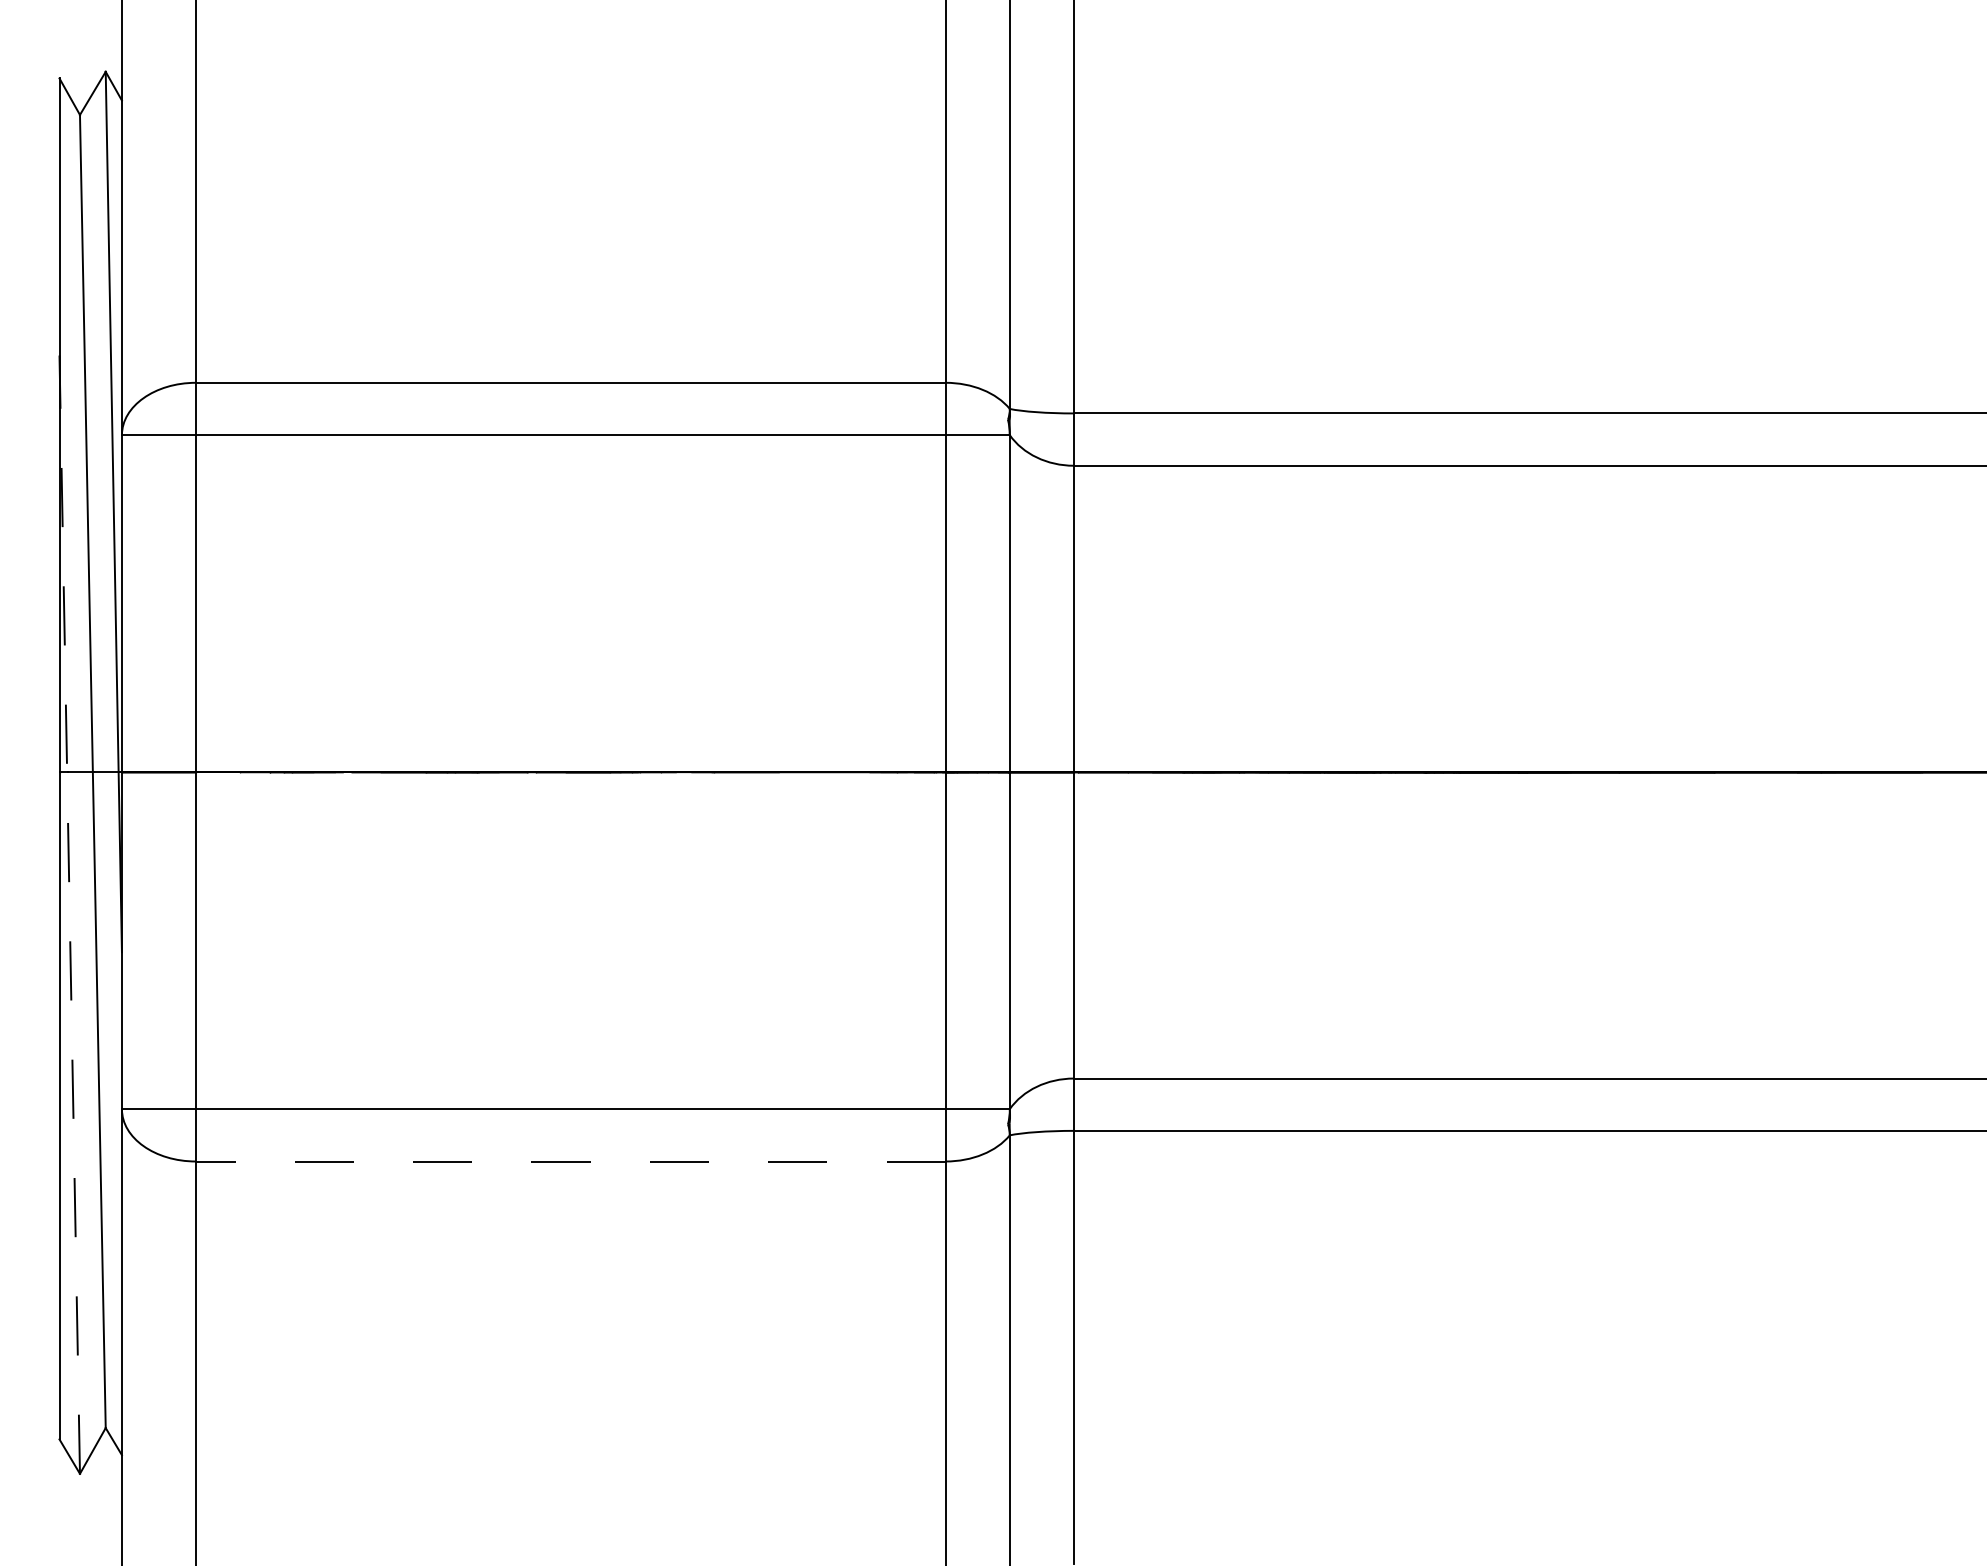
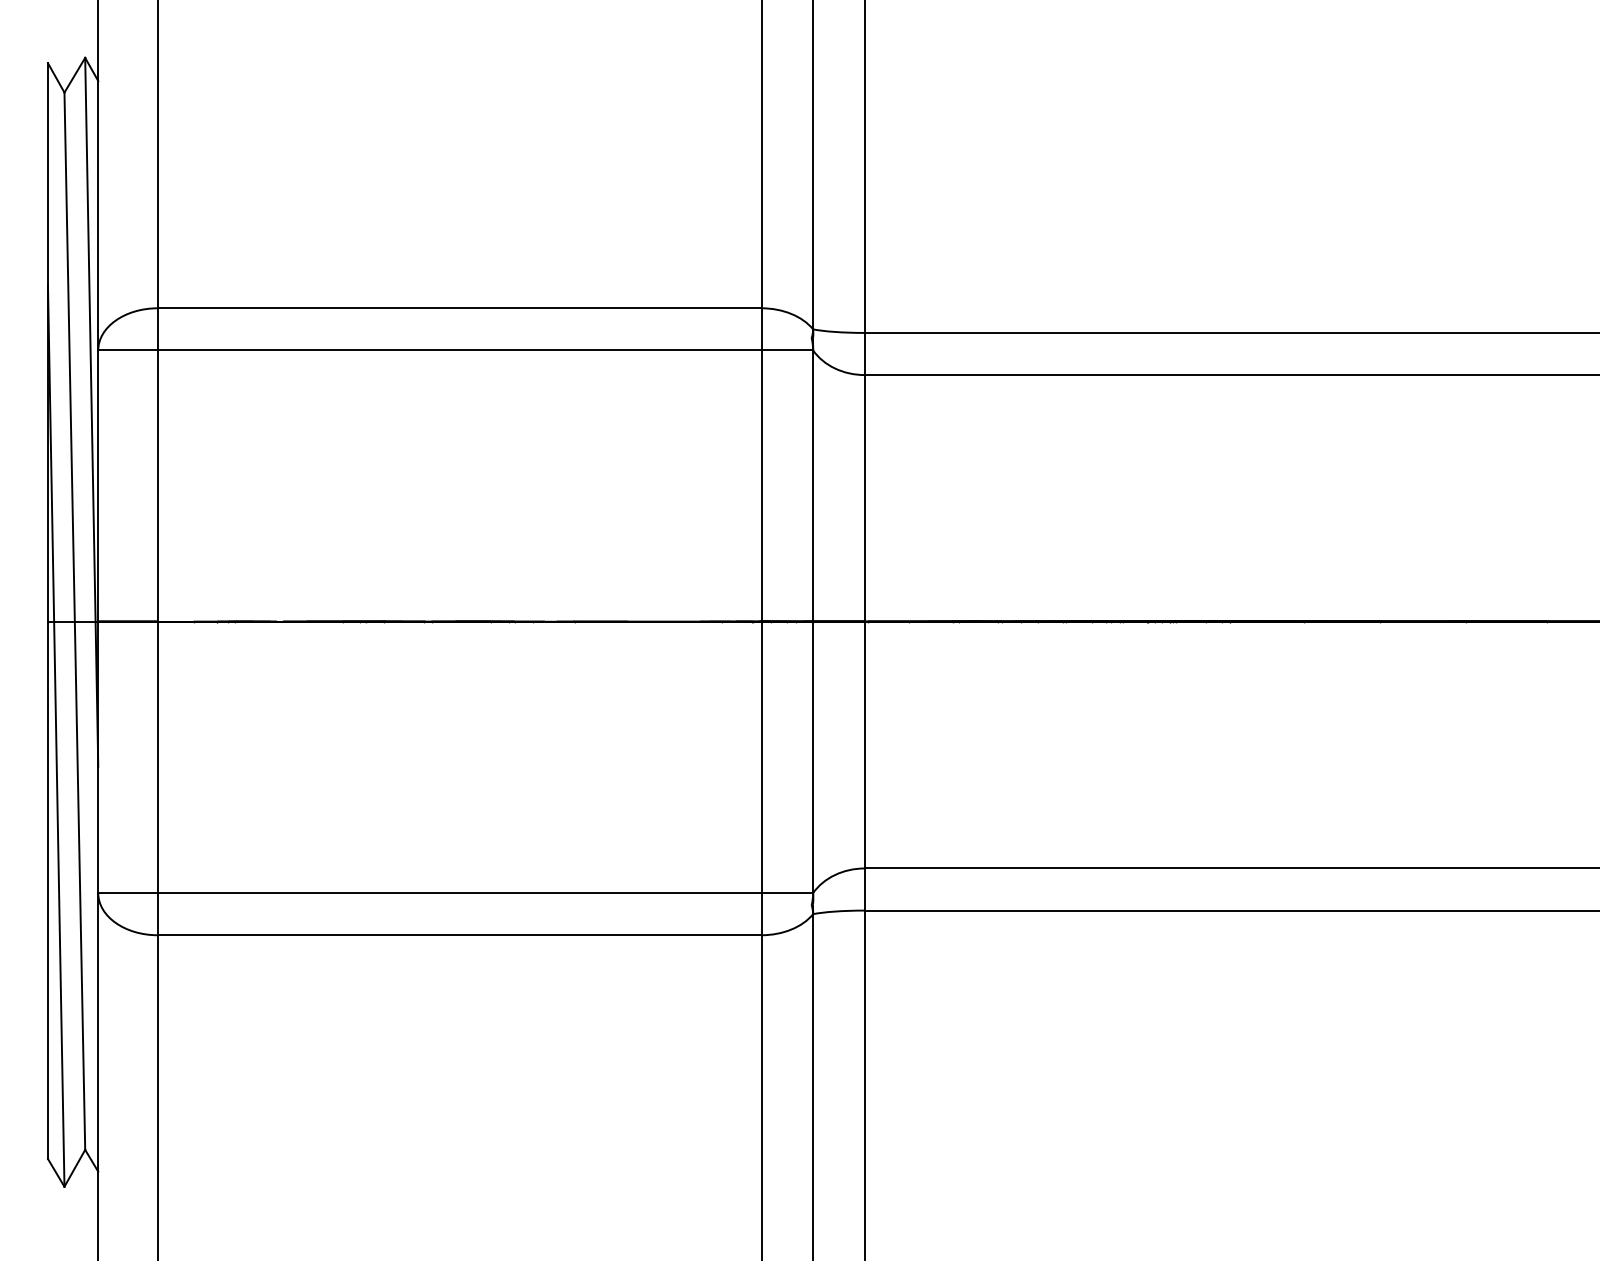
line: (70, 914) -> (56, 736), dashed -> solid
line: (570, 1161) -> (459, 935), dashed -> solid

